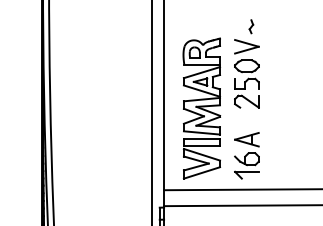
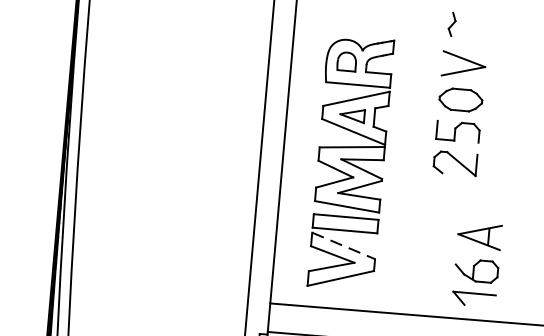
part: (246, 73) -> (459, 113), moved
line: (201, 154) -> (342, 245), solid -> dashed
part: (246, 155) -> (476, 264), moved

